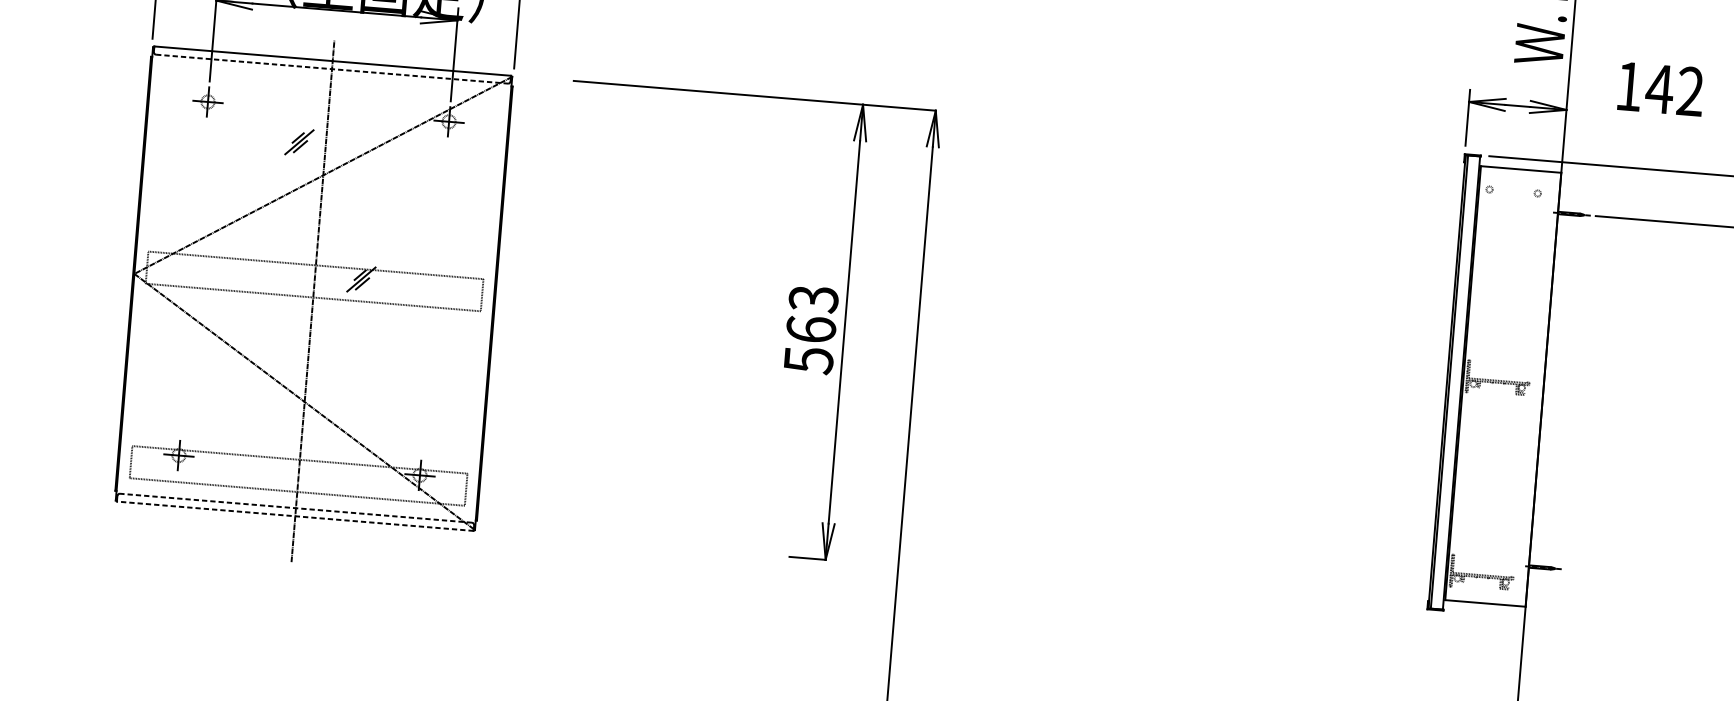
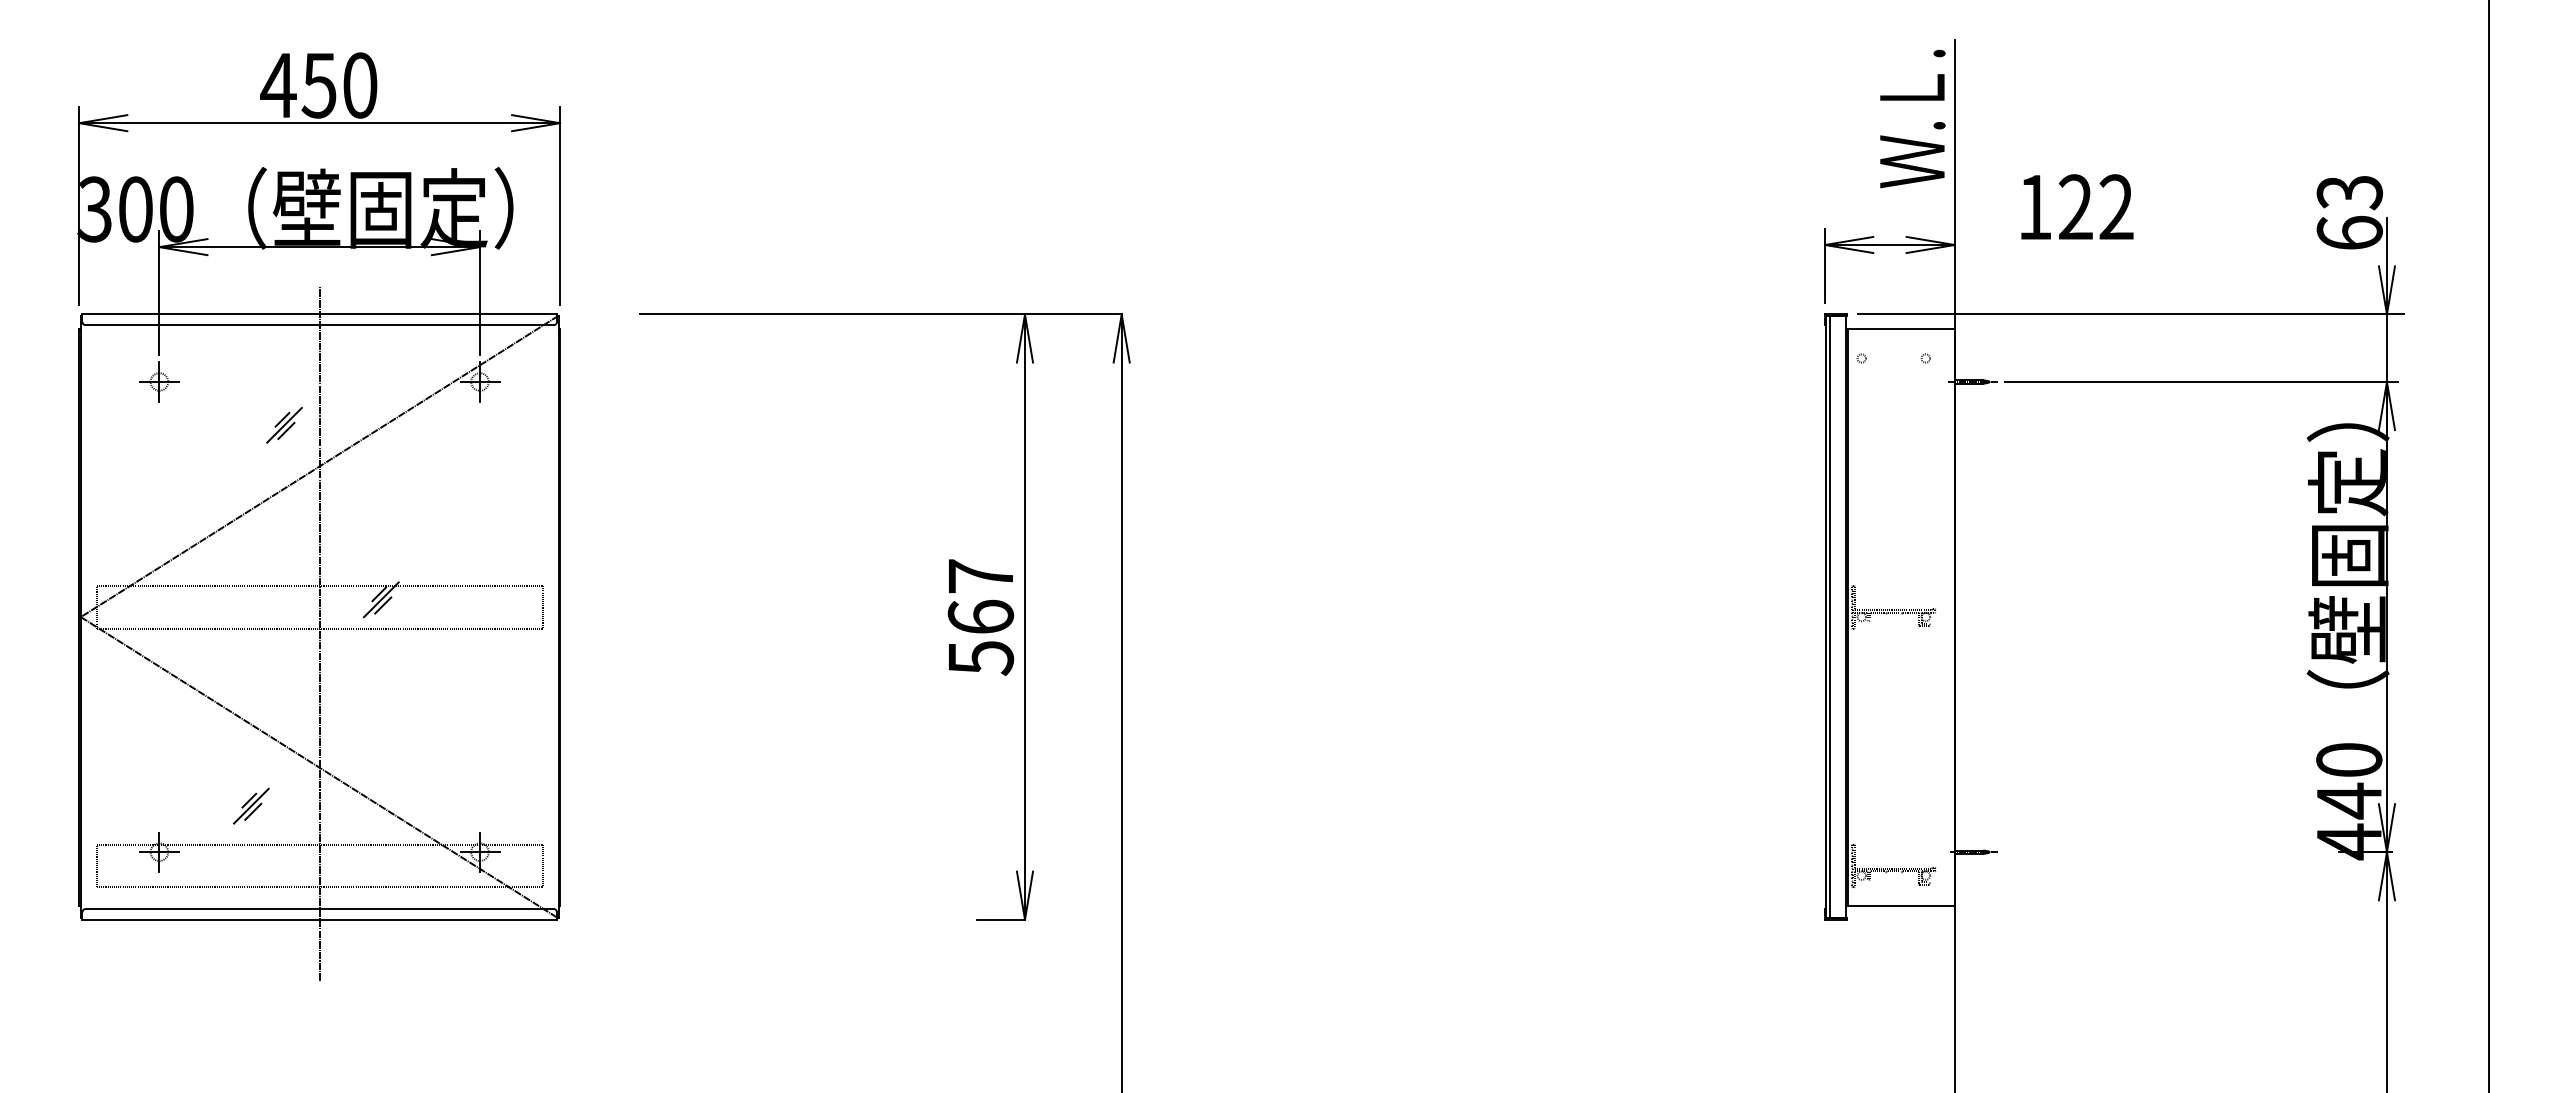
line: (332, 69) -> (320, 325), dashed -> solid
text: (1659, 88) -> (2075, 206), 142 -> 122
text: (813, 299) -> (980, 576), 563 -> 567
part: (250, 426) -> (250, 805), added
line: (295, 508) -> (319, 909), dashed -> solid
line: (295, 516) -> (319, 919), dashed -> solid

